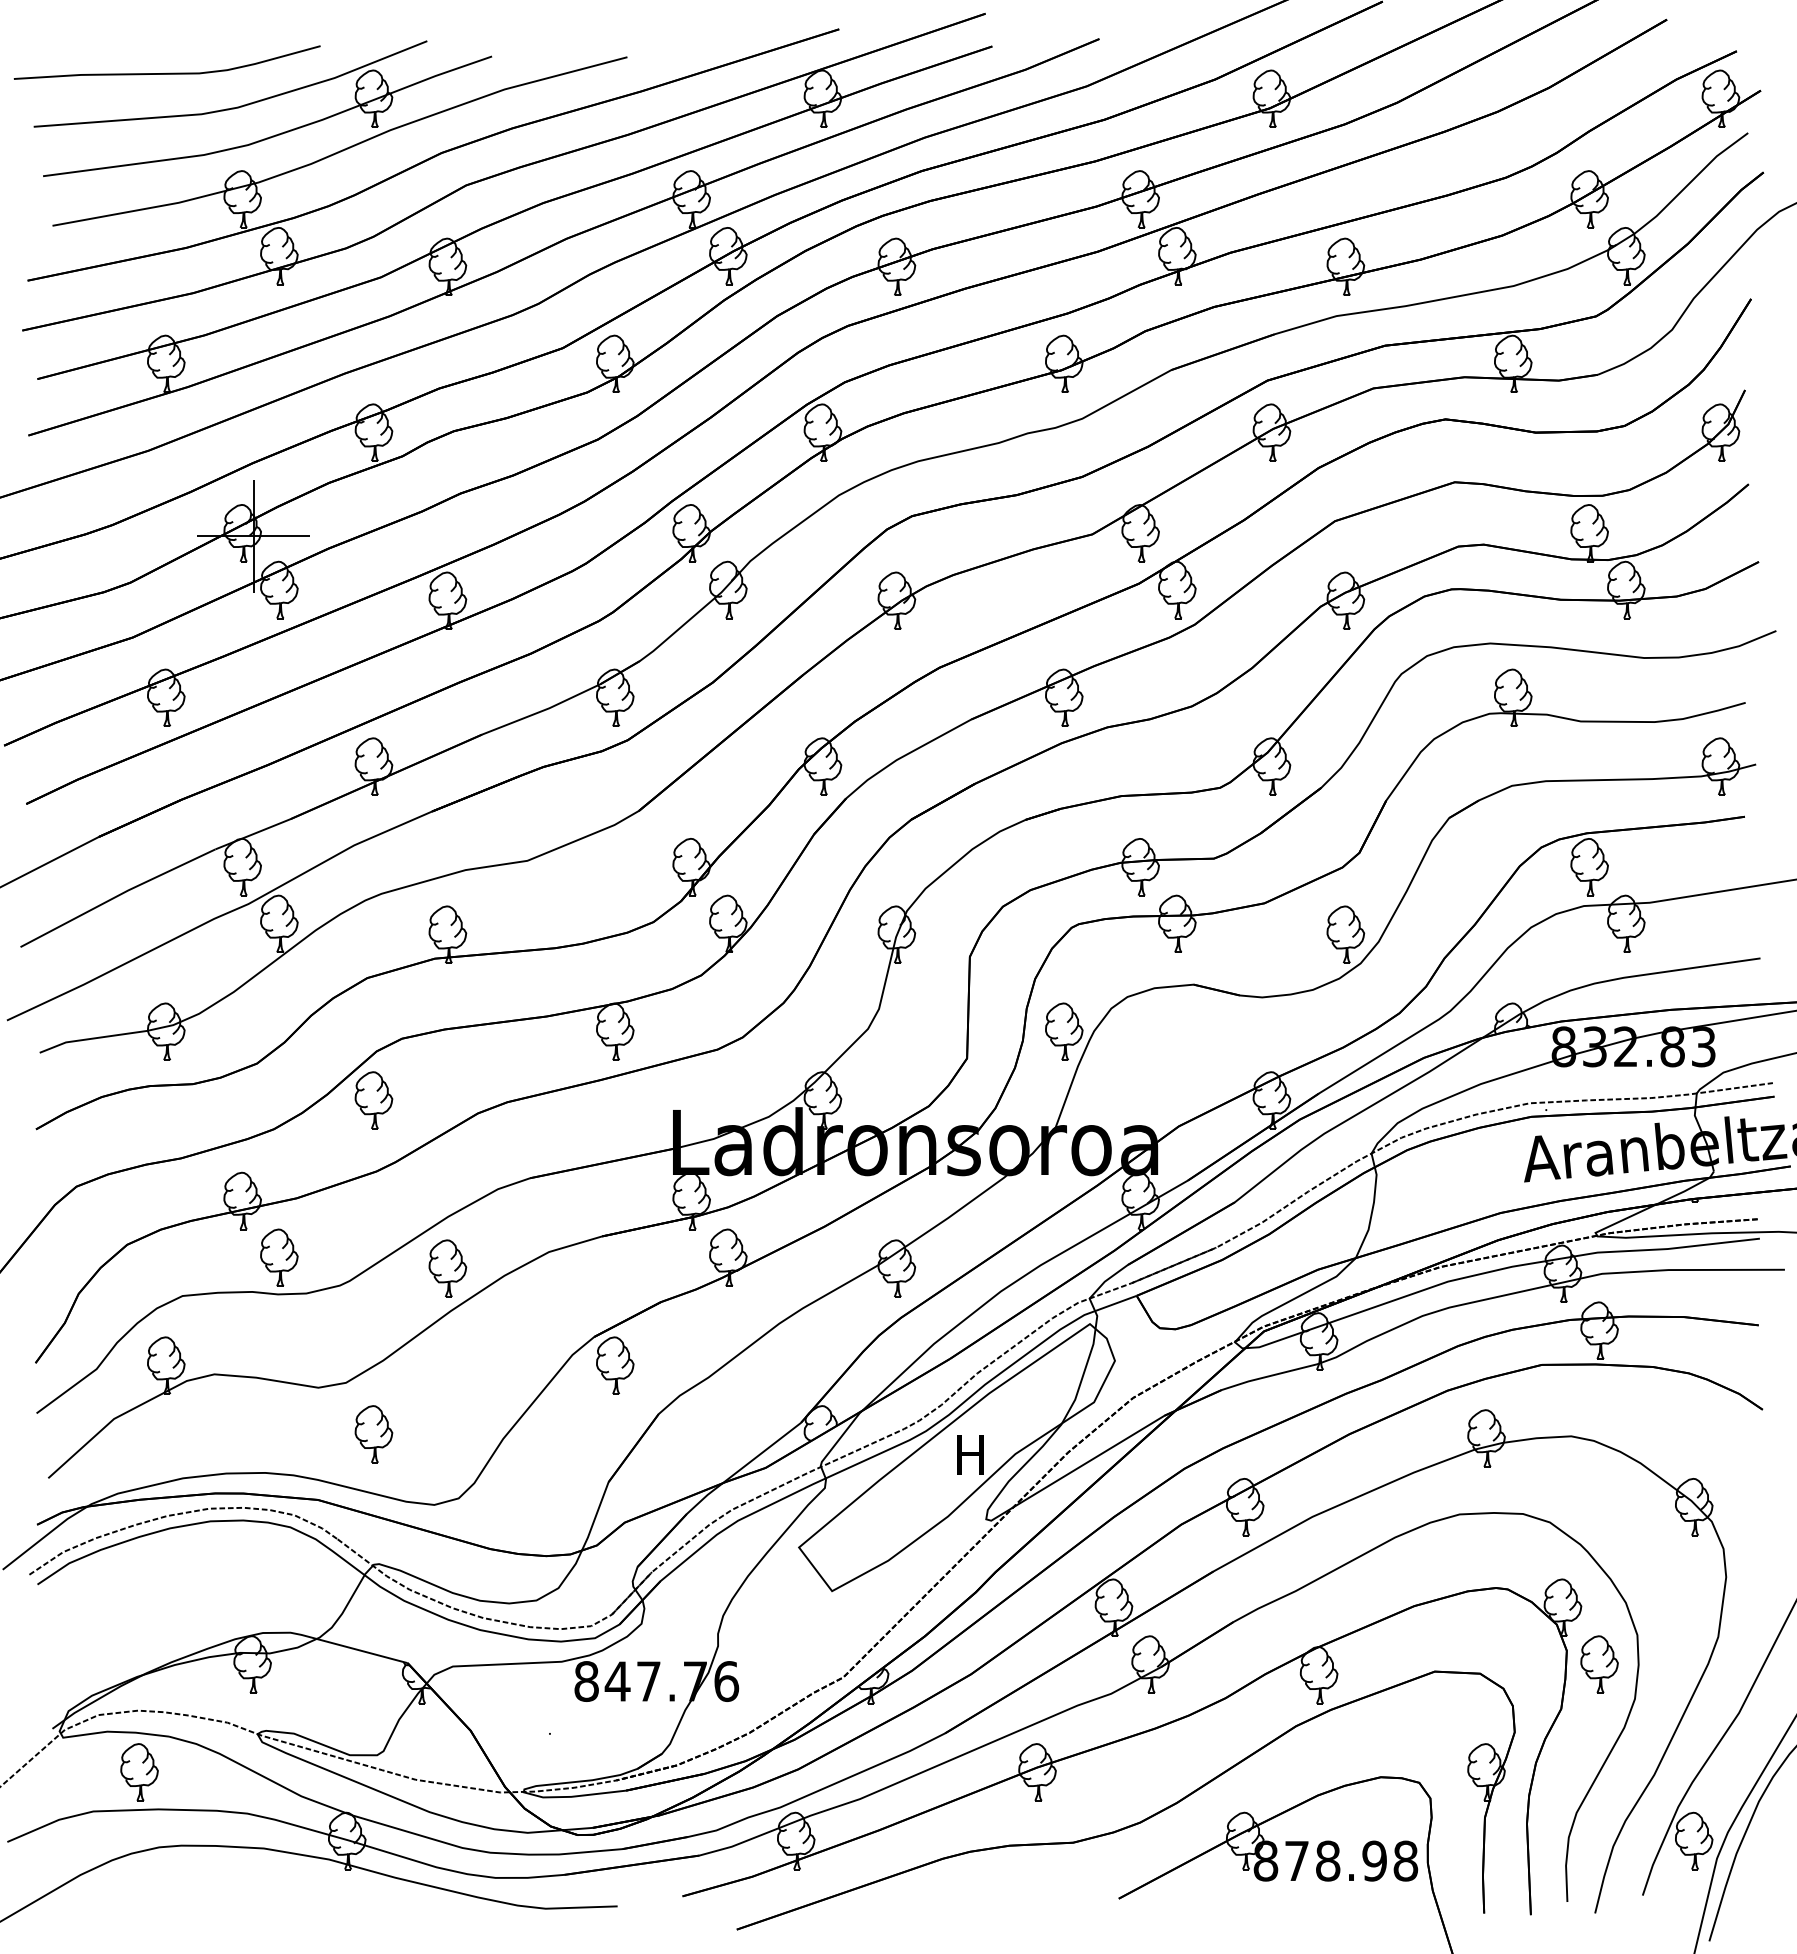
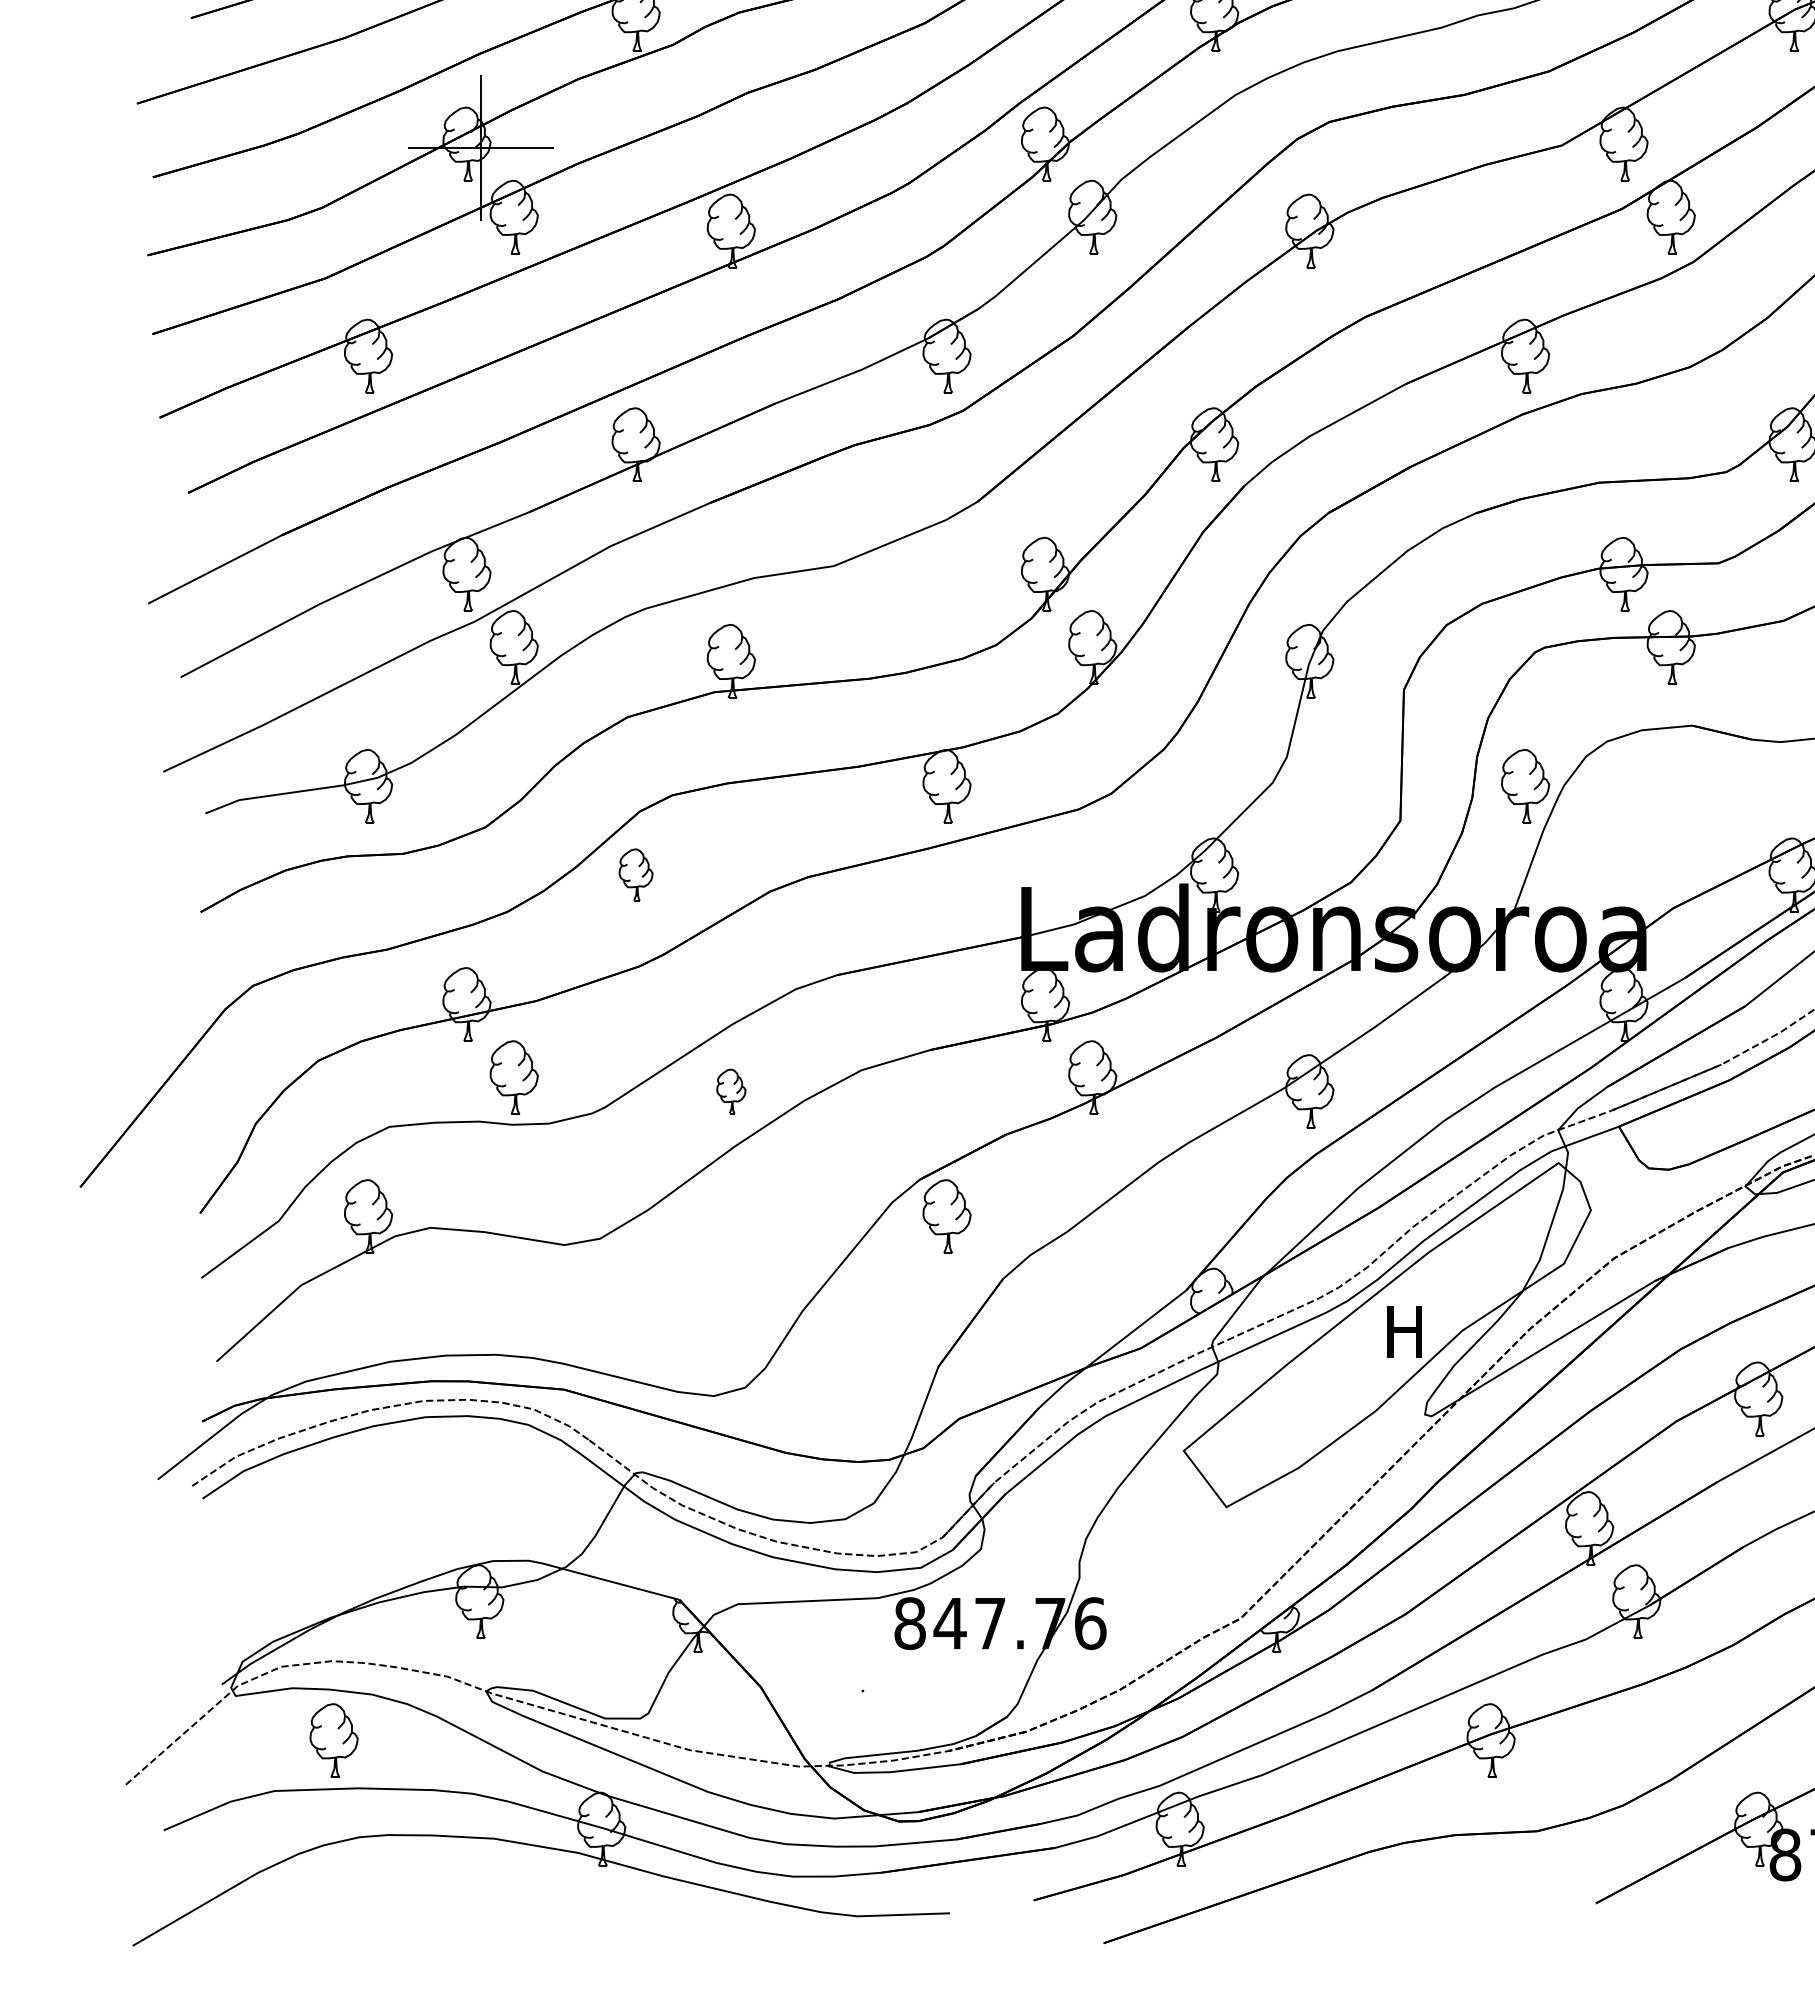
part: (373, 1100) -> (635, 874), size x0.7
part: (447, 1268) -> (730, 1091), size x0.6
part: (373, 1434) -> (635, 1305), removed

